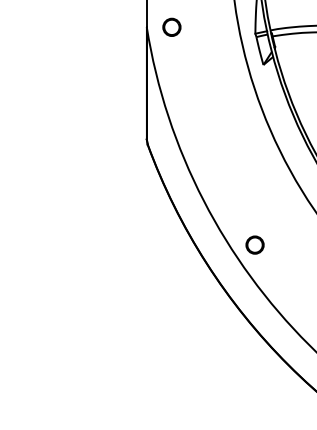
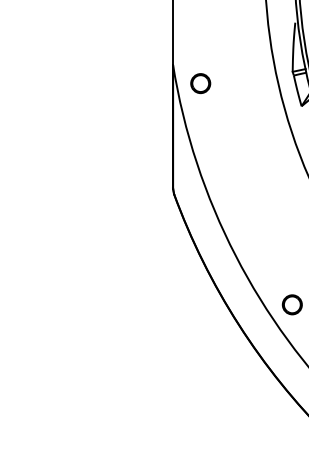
circle: (171, 26) -> (200, 82), moved

